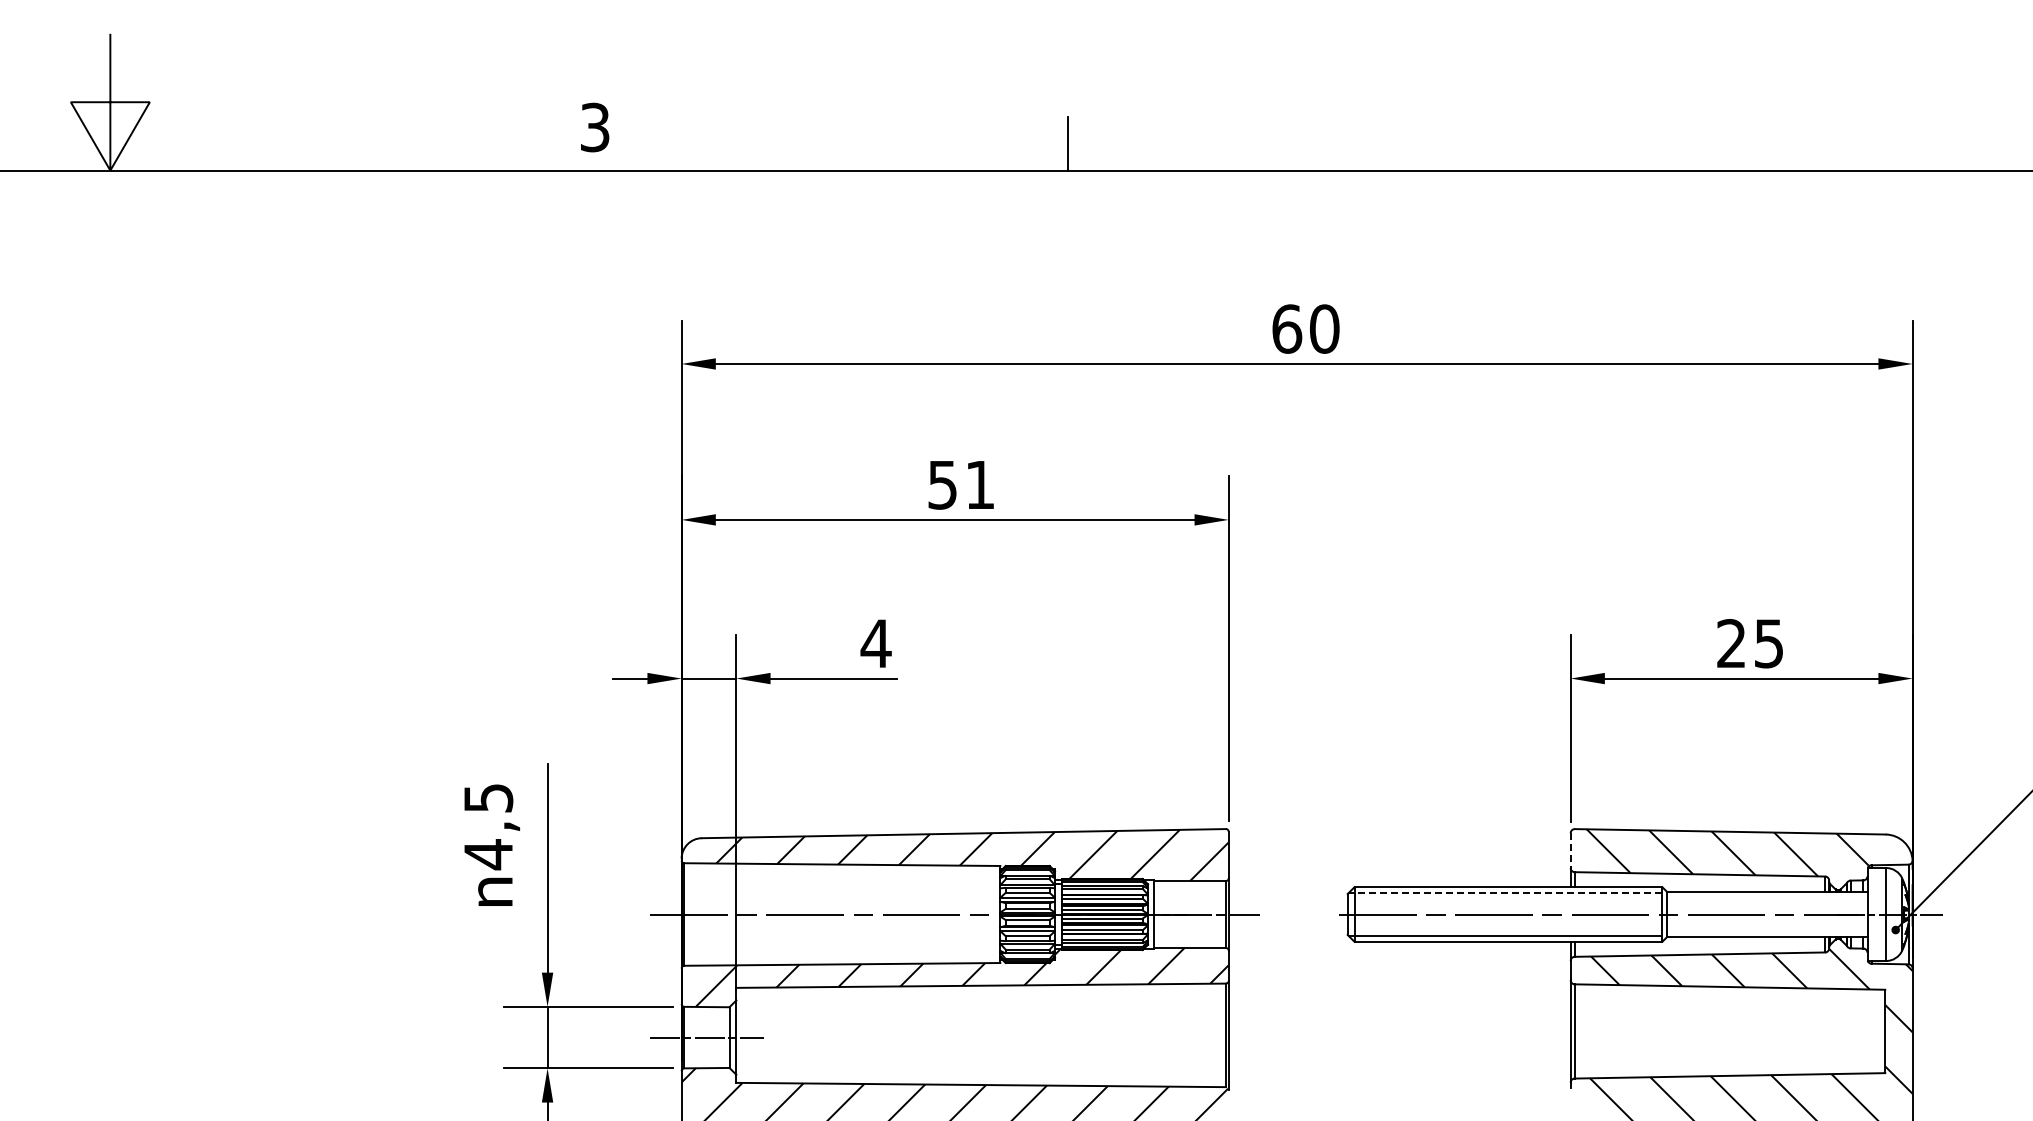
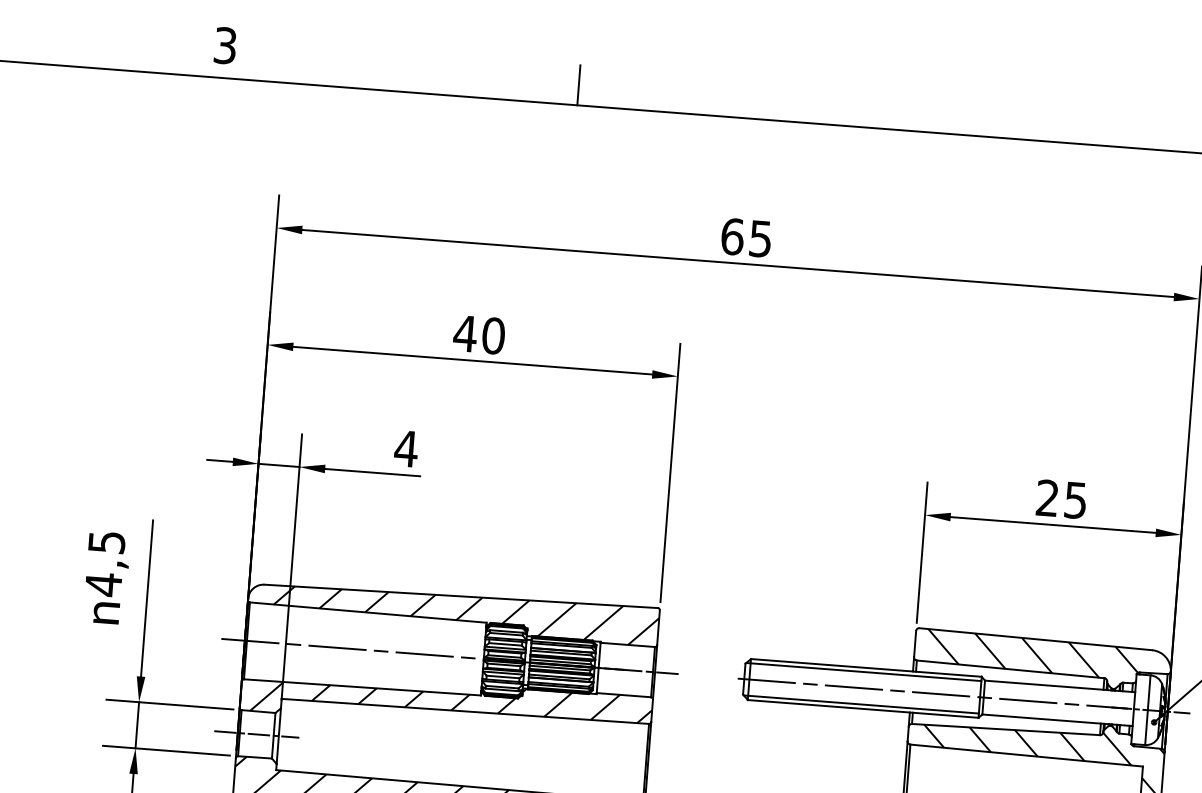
text: (1324, 328) -> (760, 238), 60 -> 65
text: (961, 484) -> (479, 334), 51 -> 40
line: (1570, 851) -> (914, 644), dashed -> solid
line: (1505, 892) -> (863, 671), dashed -> solid

